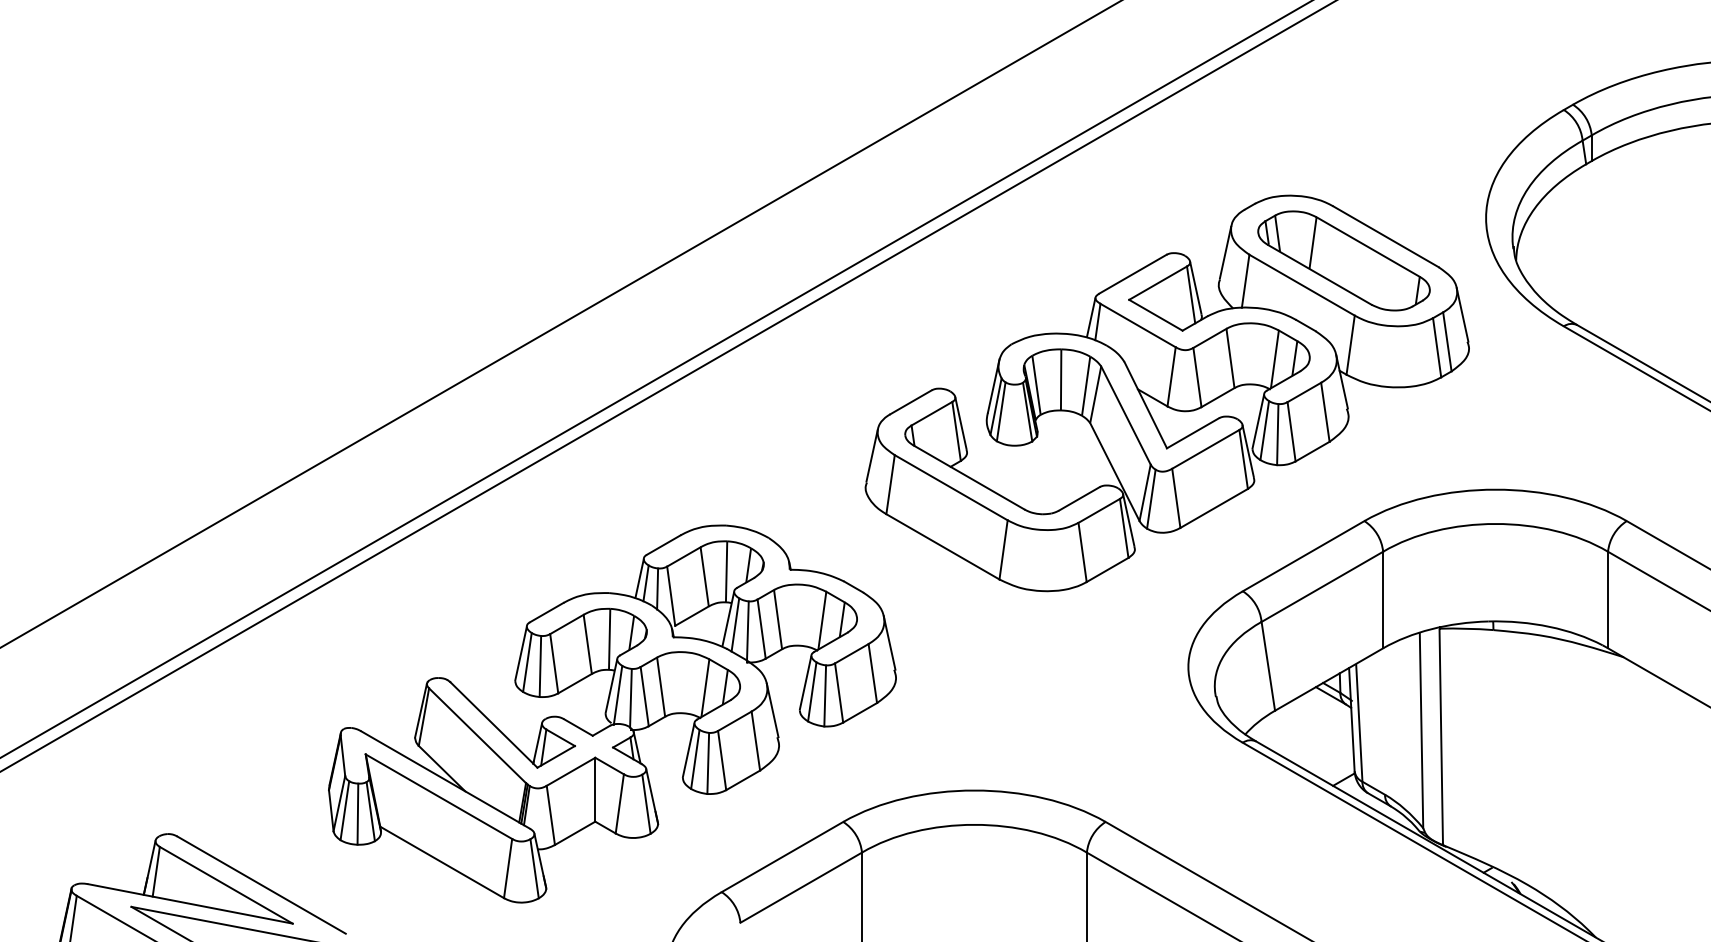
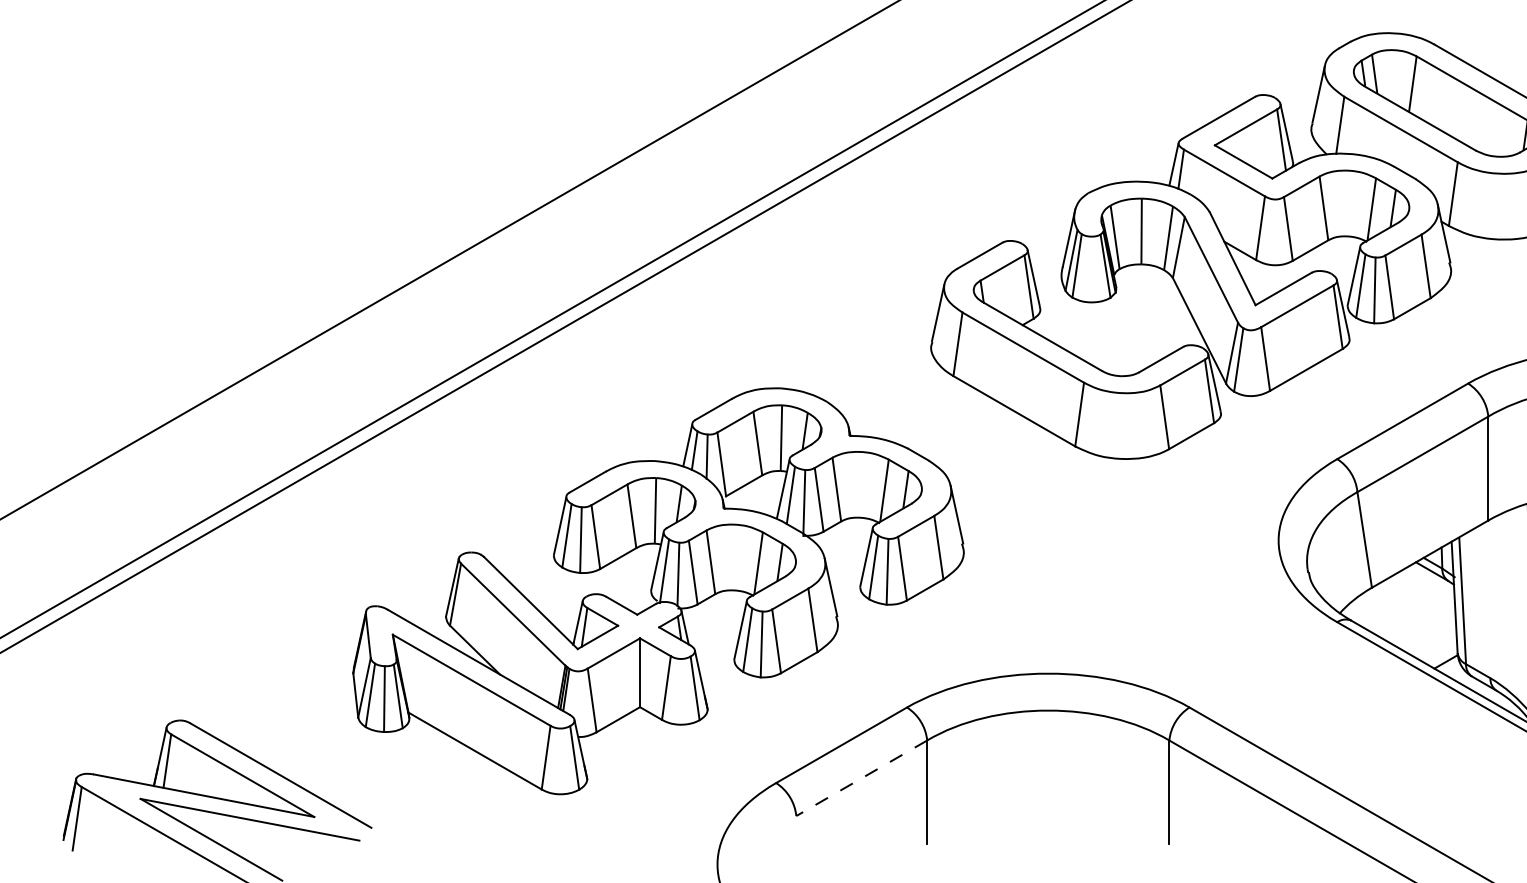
line: (800, 887) -> (860, 778), solid -> dashed

